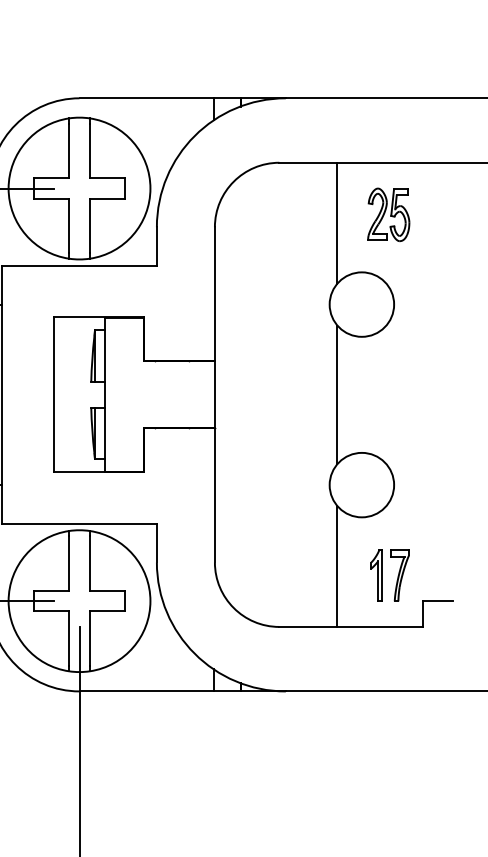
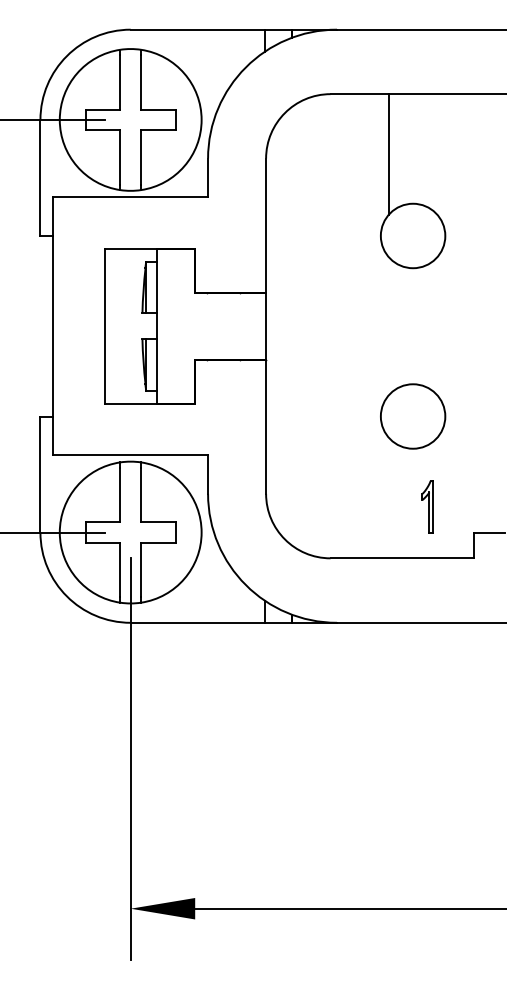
part: (388, 215) -> (439, 146), removed
line: (337, 394) -> (388, 325), removed
line: (337, 566) -> (388, 497), removed
part: (399, 576) -> (450, 507), removed

